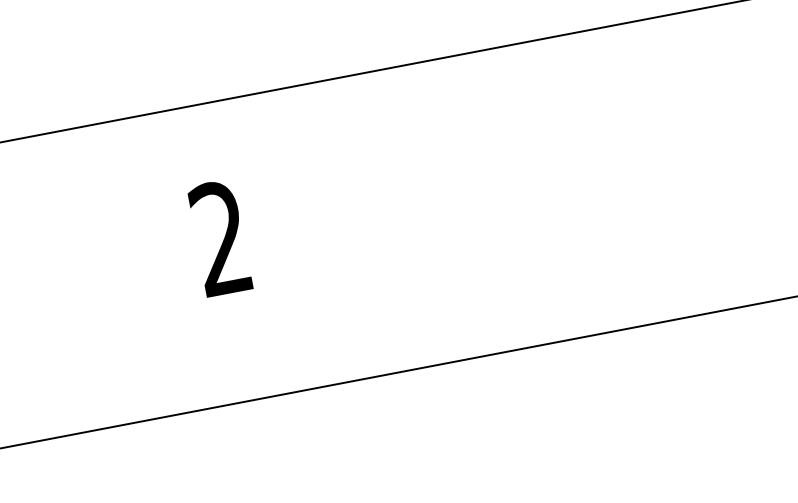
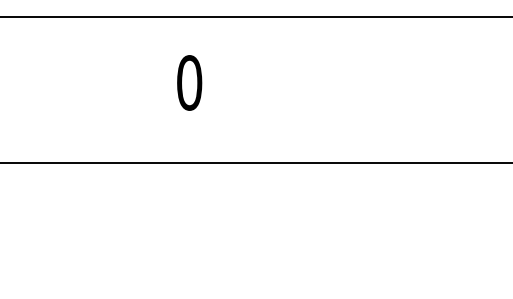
text: (220, 237) -> (189, 82), 2 -> 0

